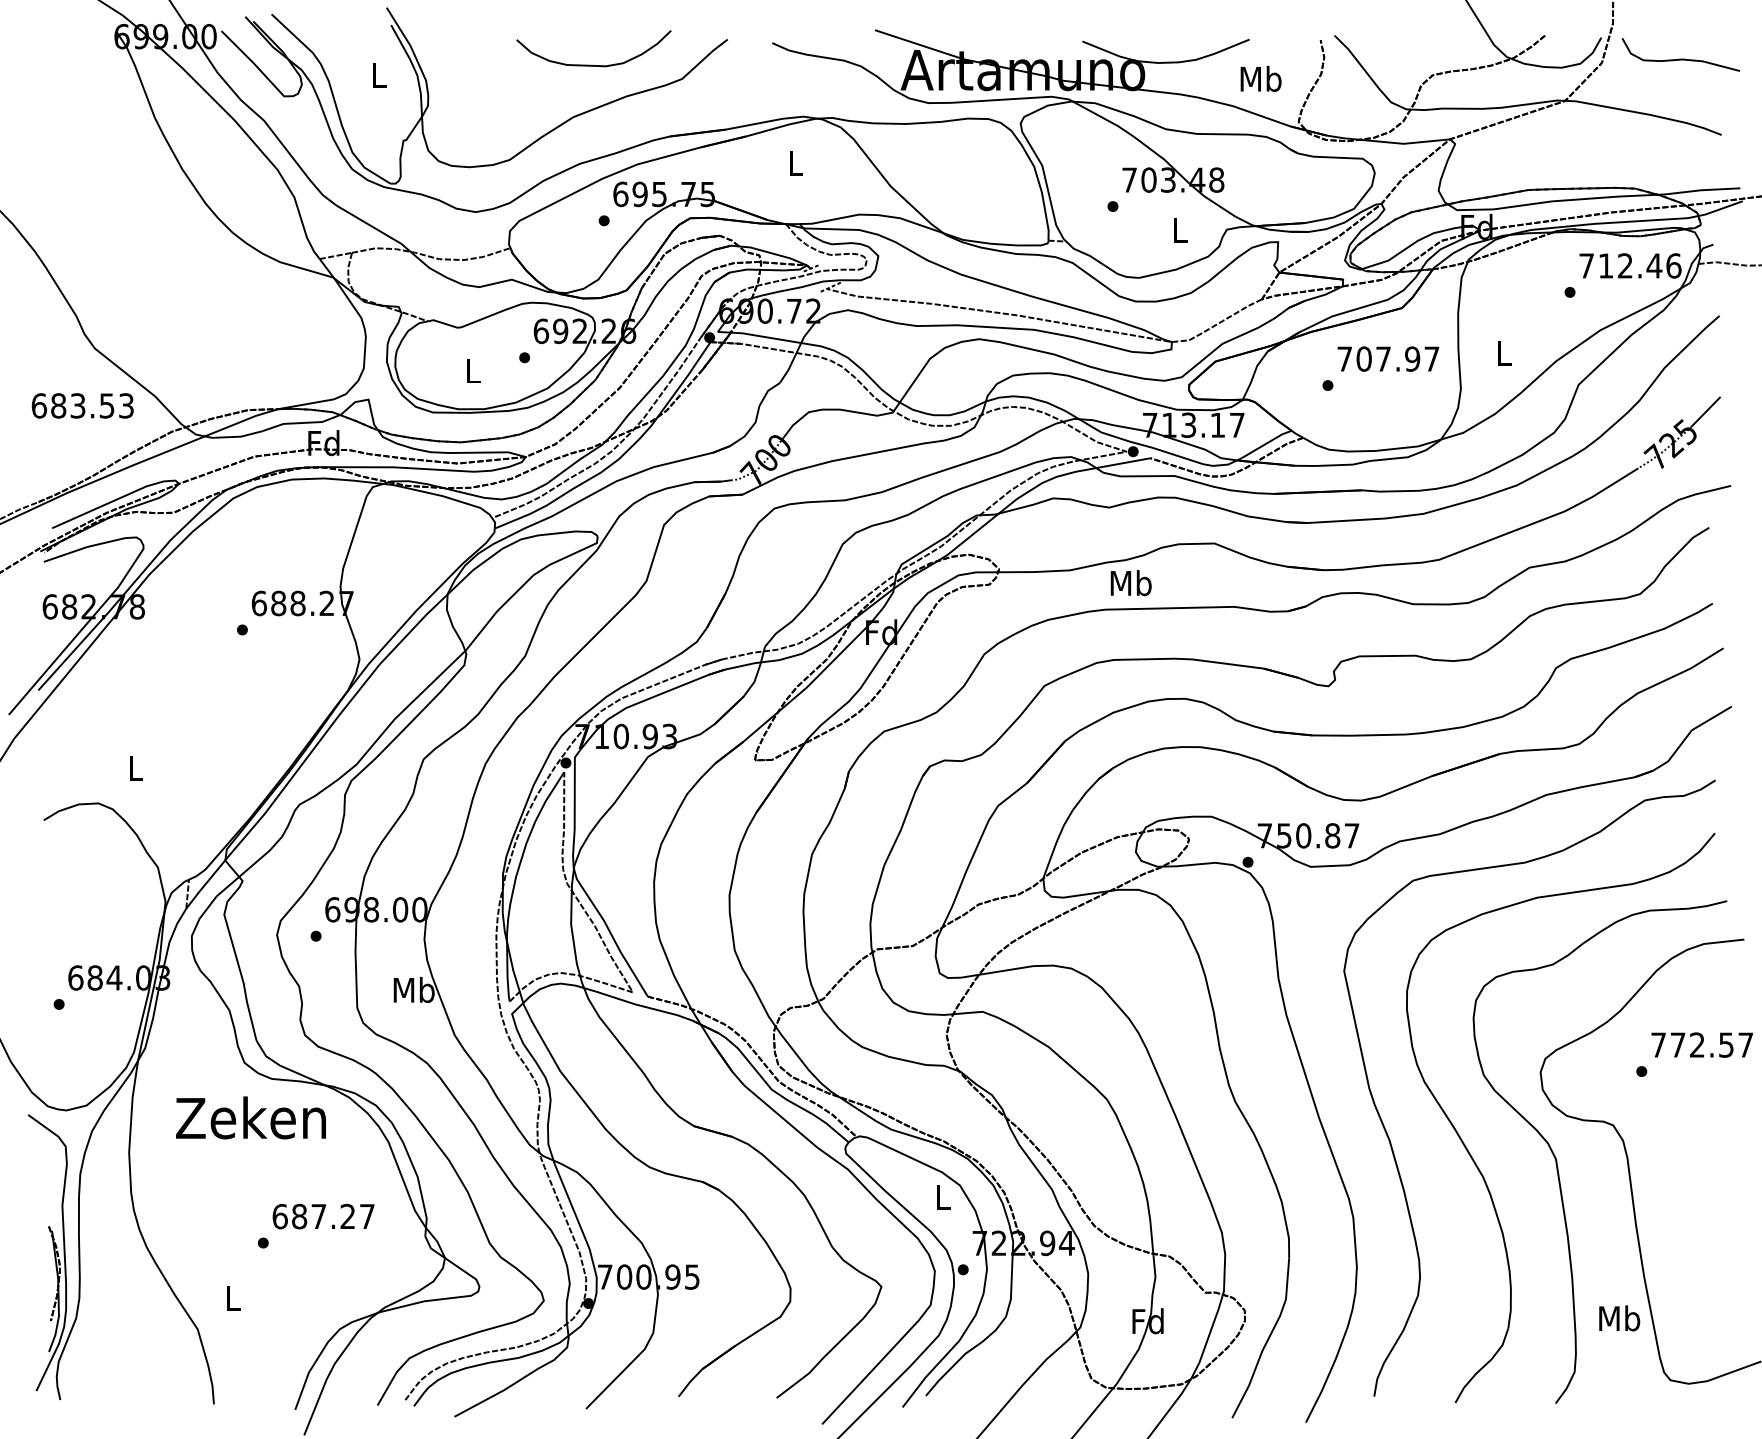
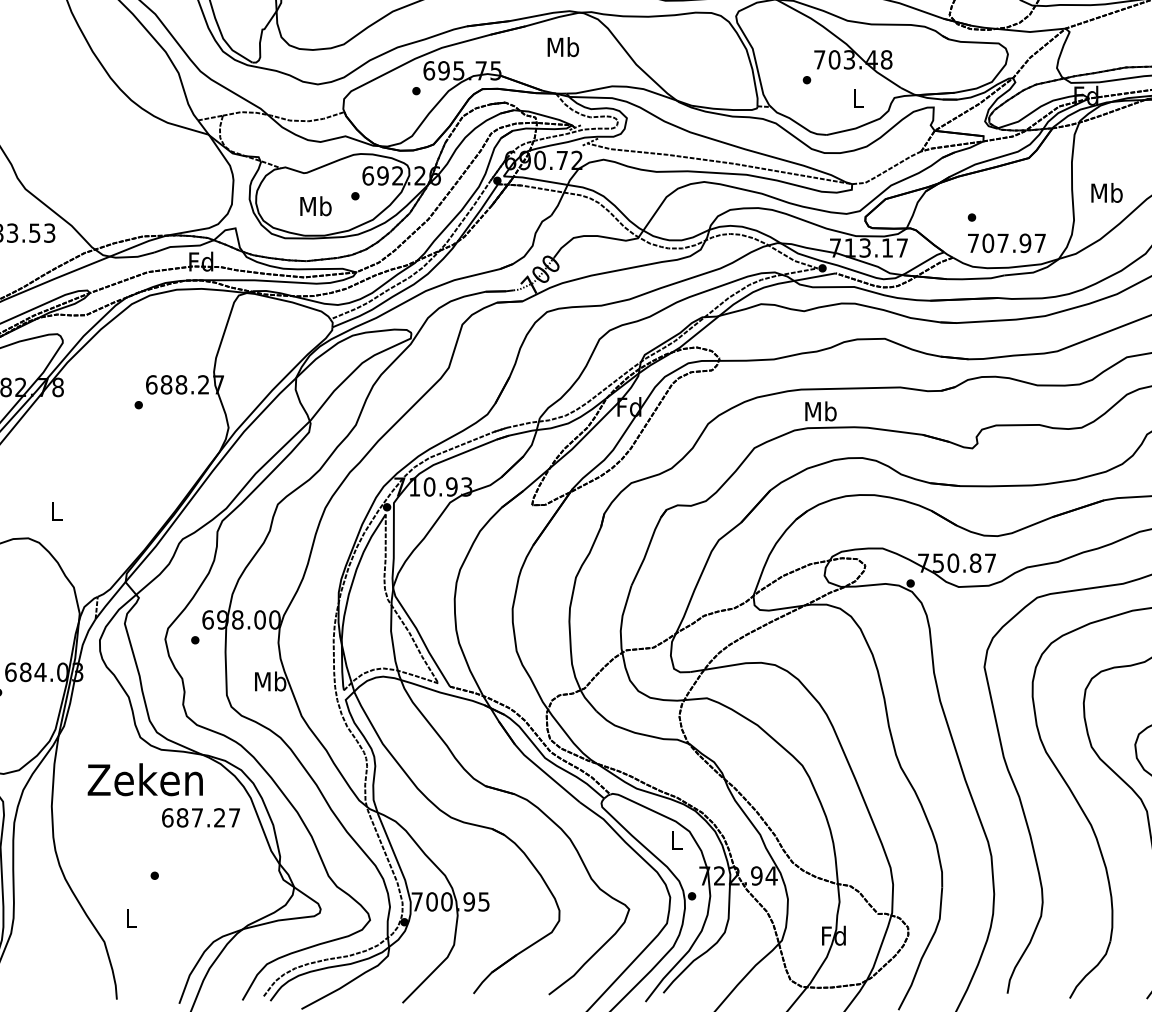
text: (795, 163) -> (563, 47), L -> Mb
text: (1503, 353) -> (1106, 192), L -> Mb
text: (1388, 358) -> (1006, 242), moved
text: (472, 370) -> (315, 206), L -> Mb
text: (1130, 583) -> (820, 411), moved
text: (323, 1216) -> (200, 817), moved

